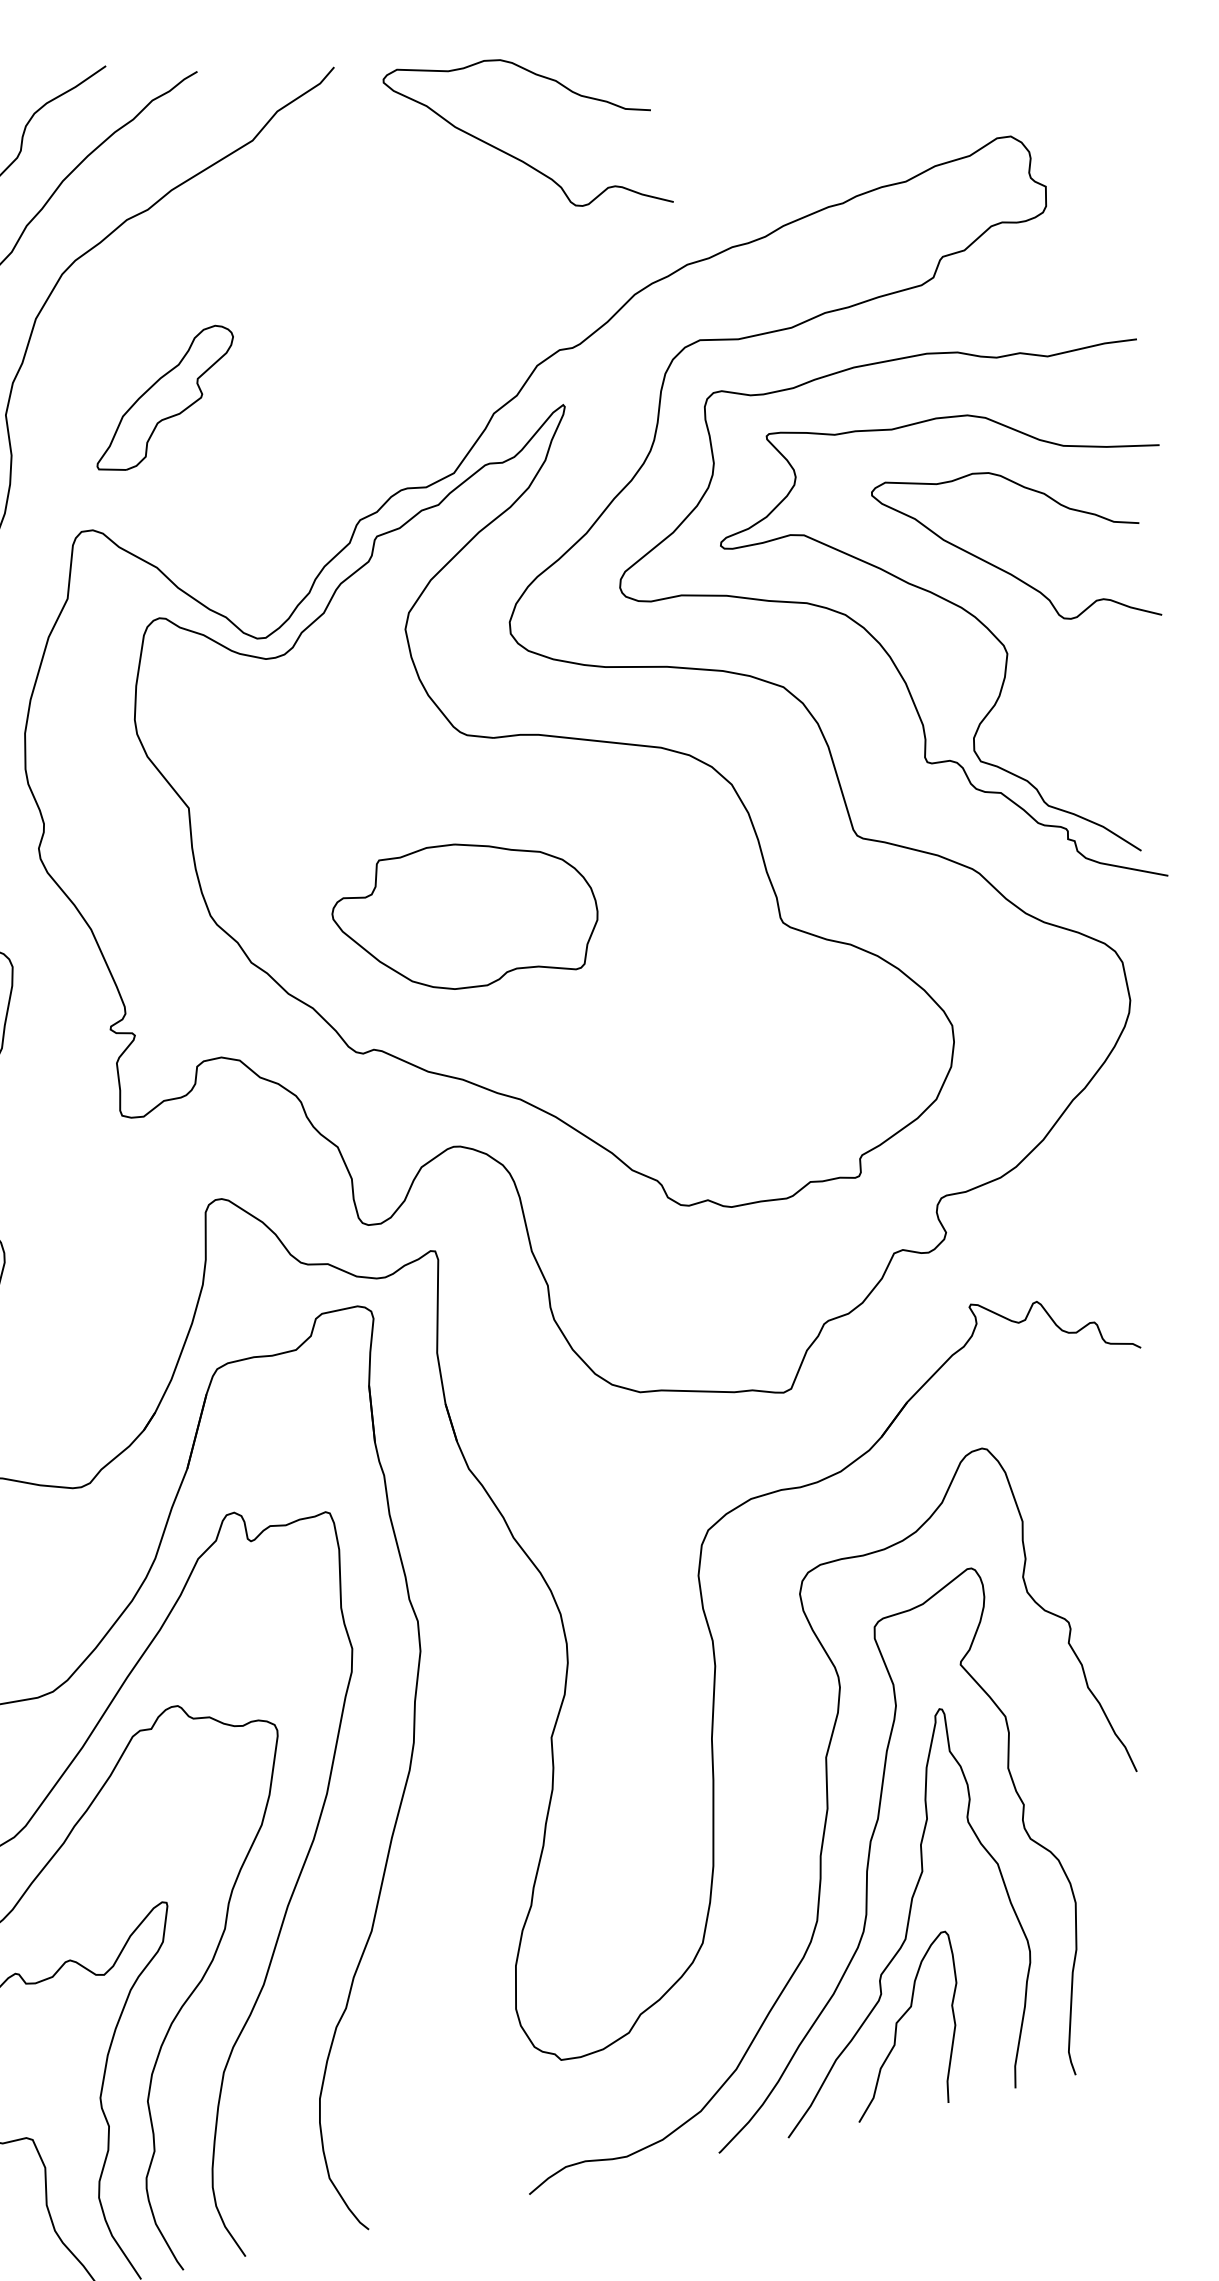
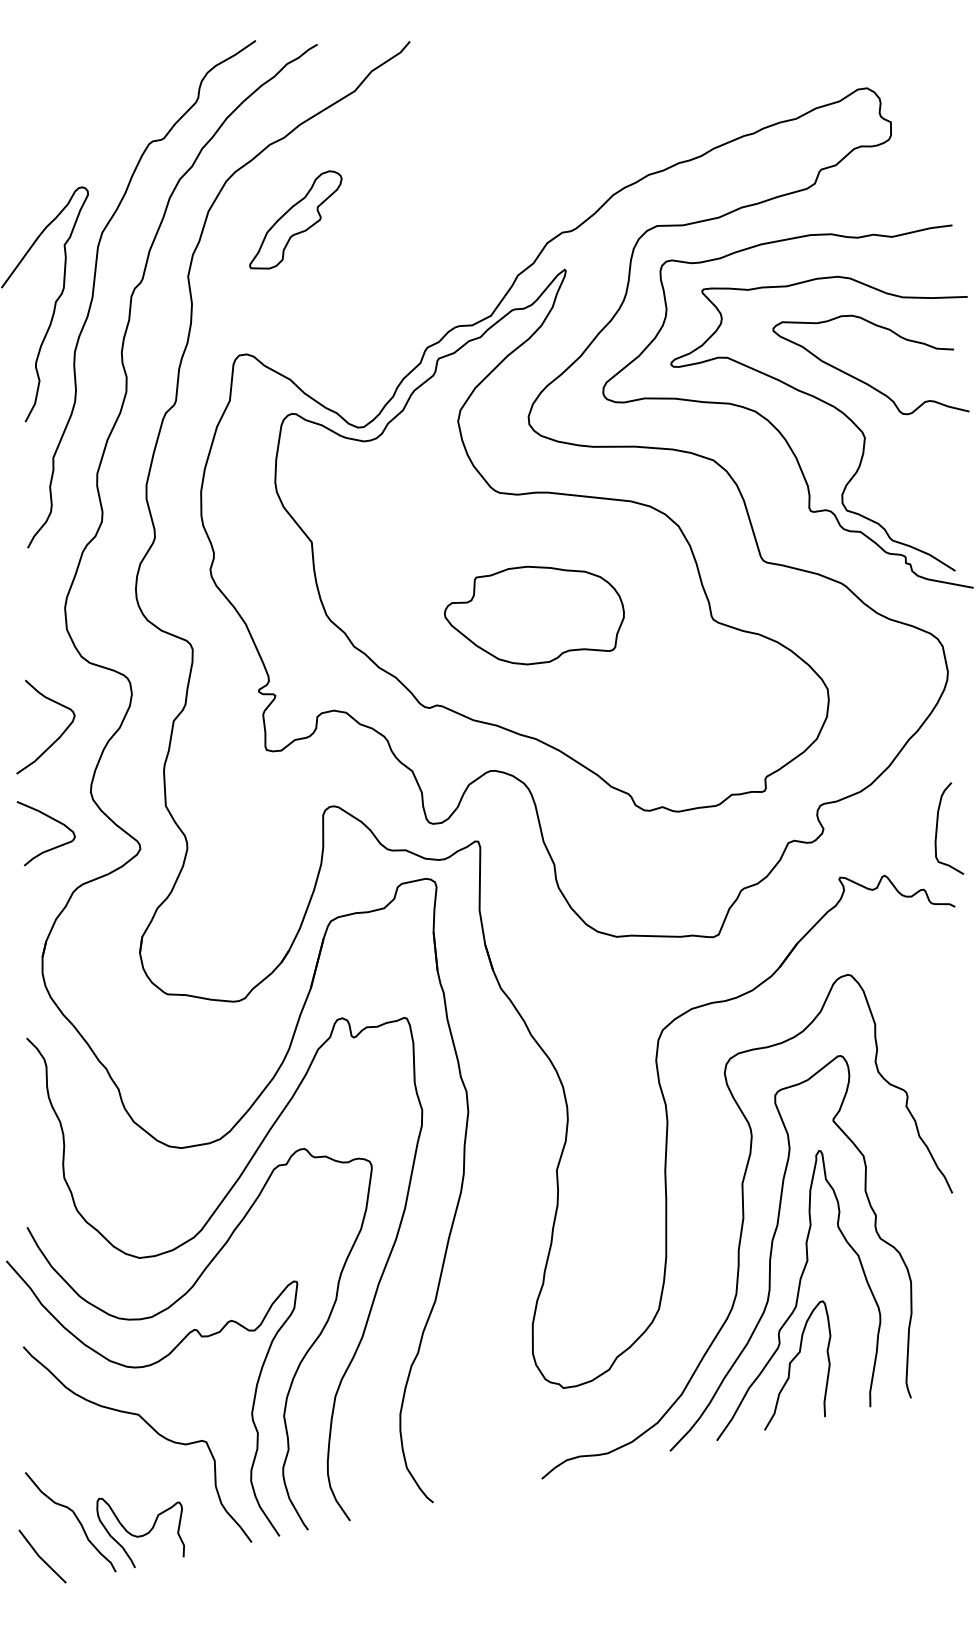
curve: (515, 155) -> (532, 101), removed
part: (164, 397) -> (295, 219), moved
part: (465, 916) -> (534, 615), moved
curve: (1114, 1231) -> (937, 828), added

